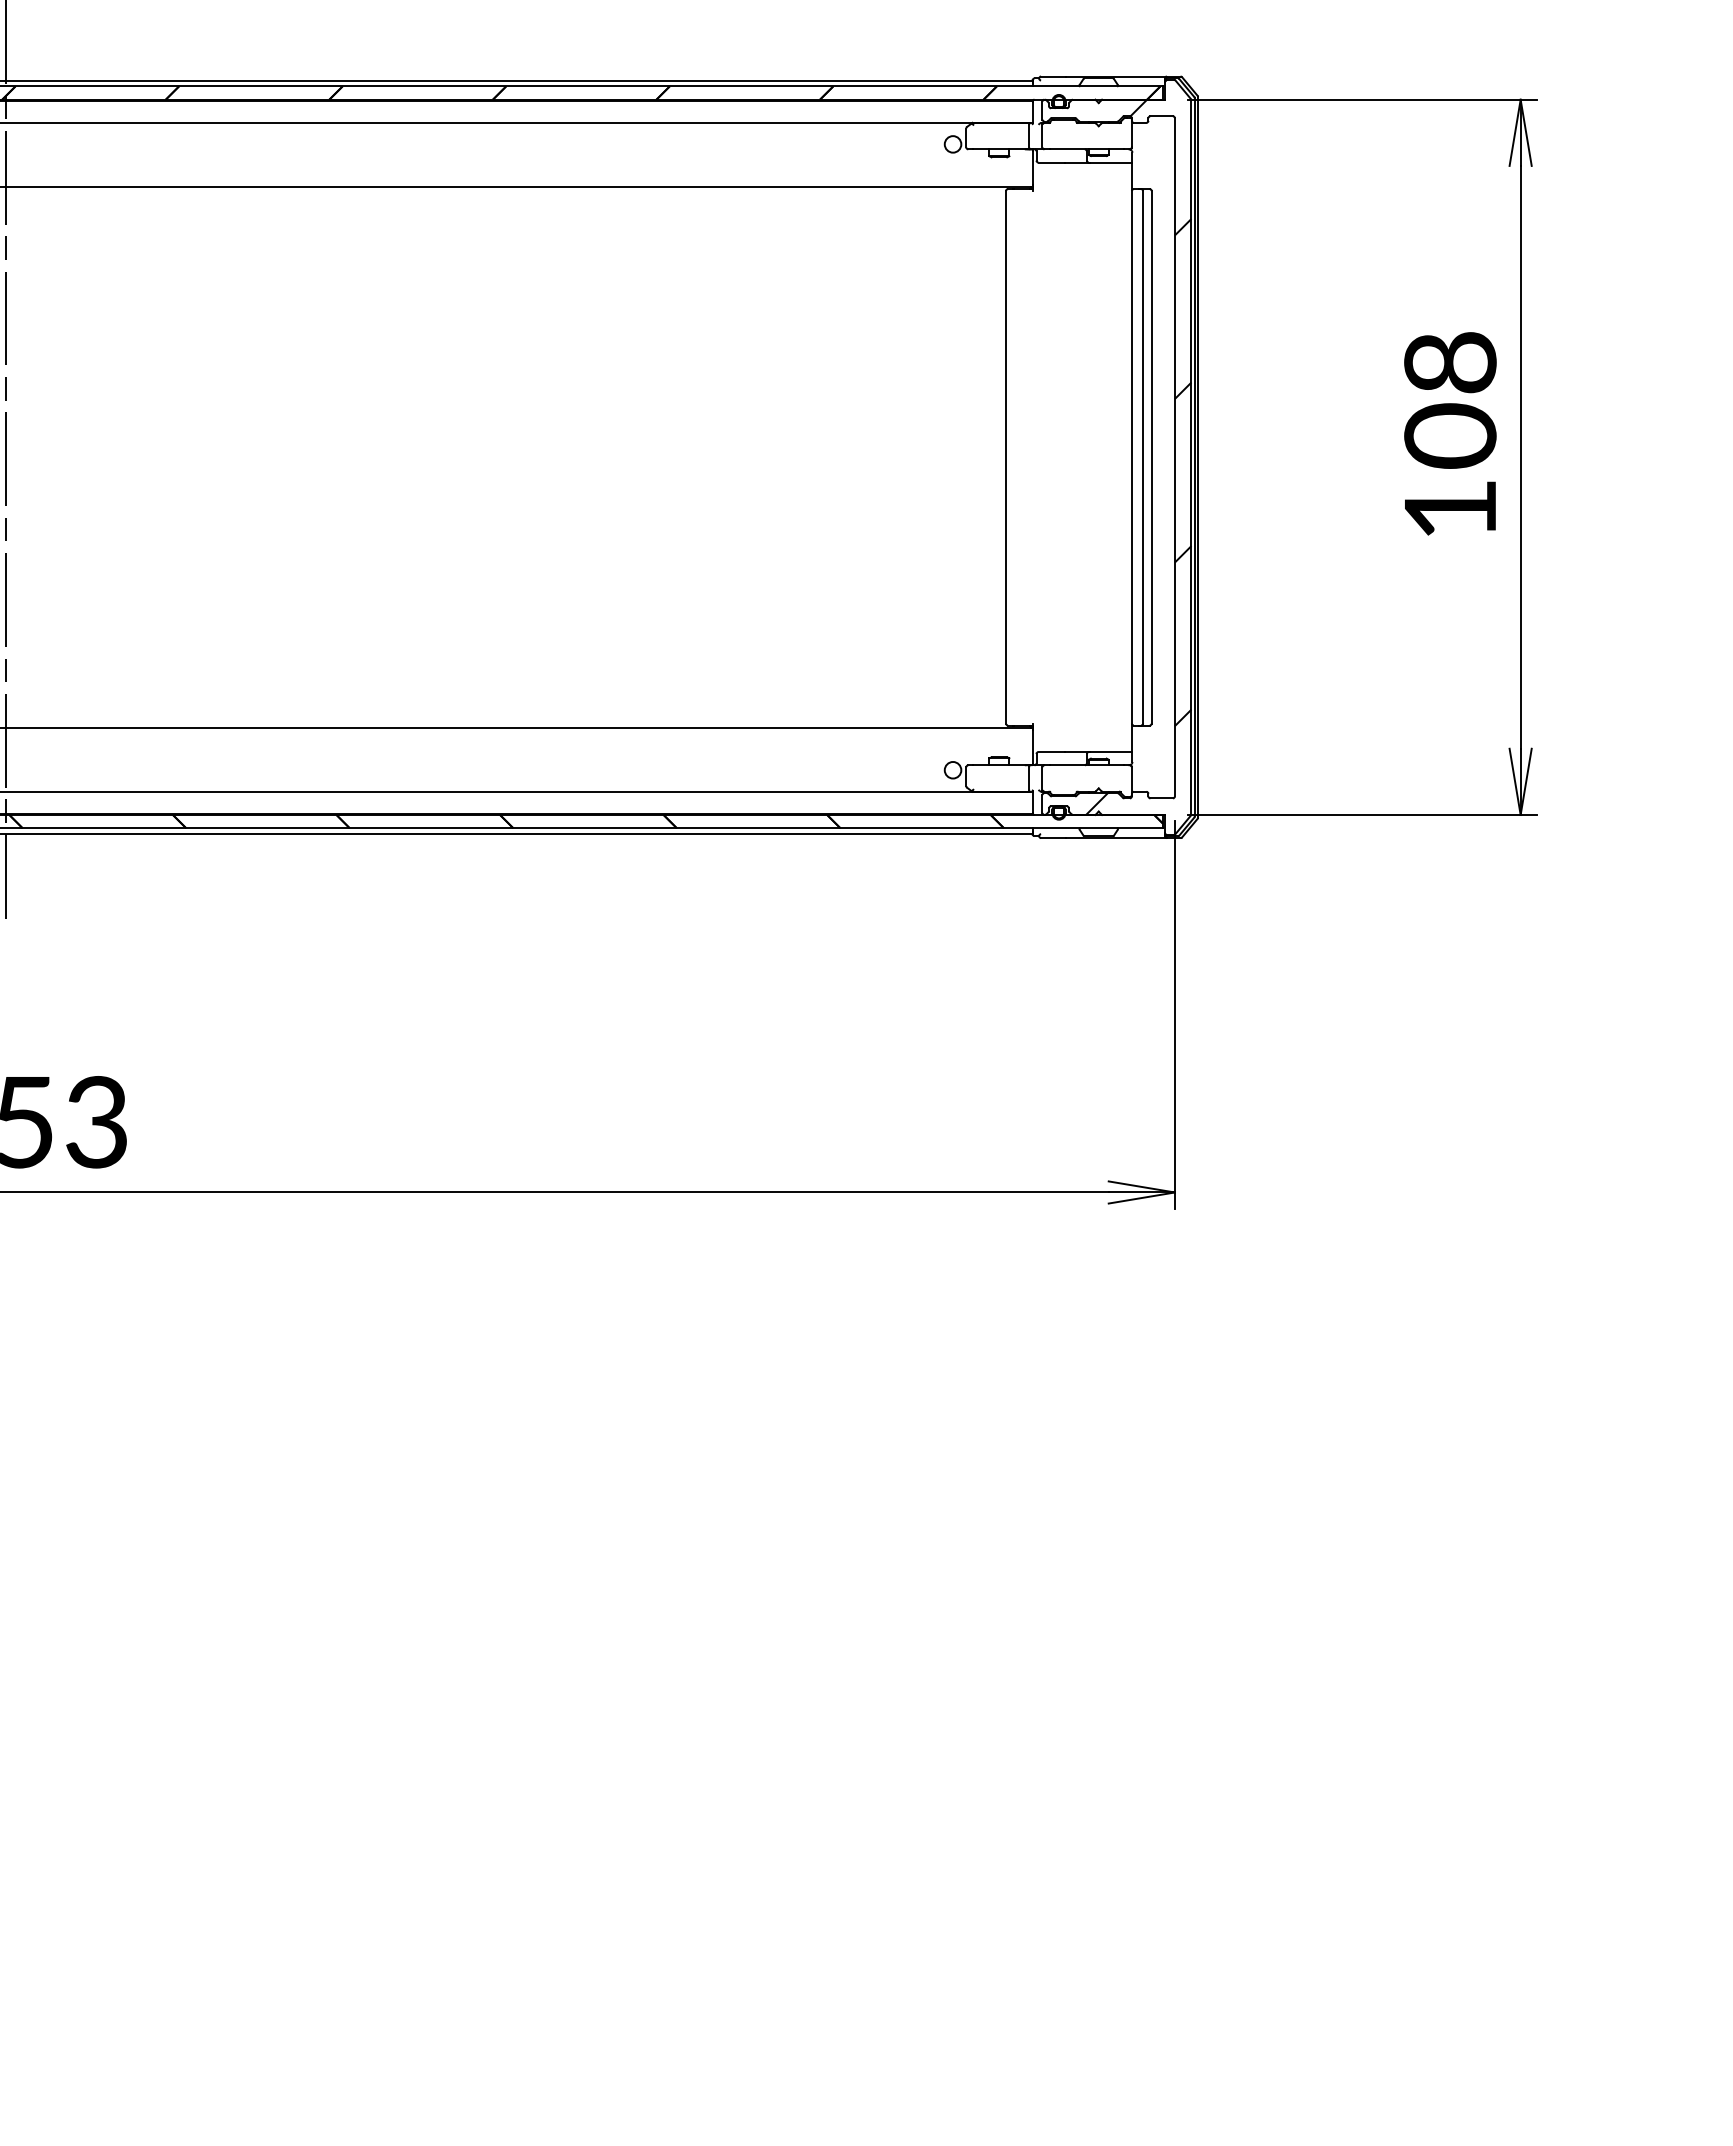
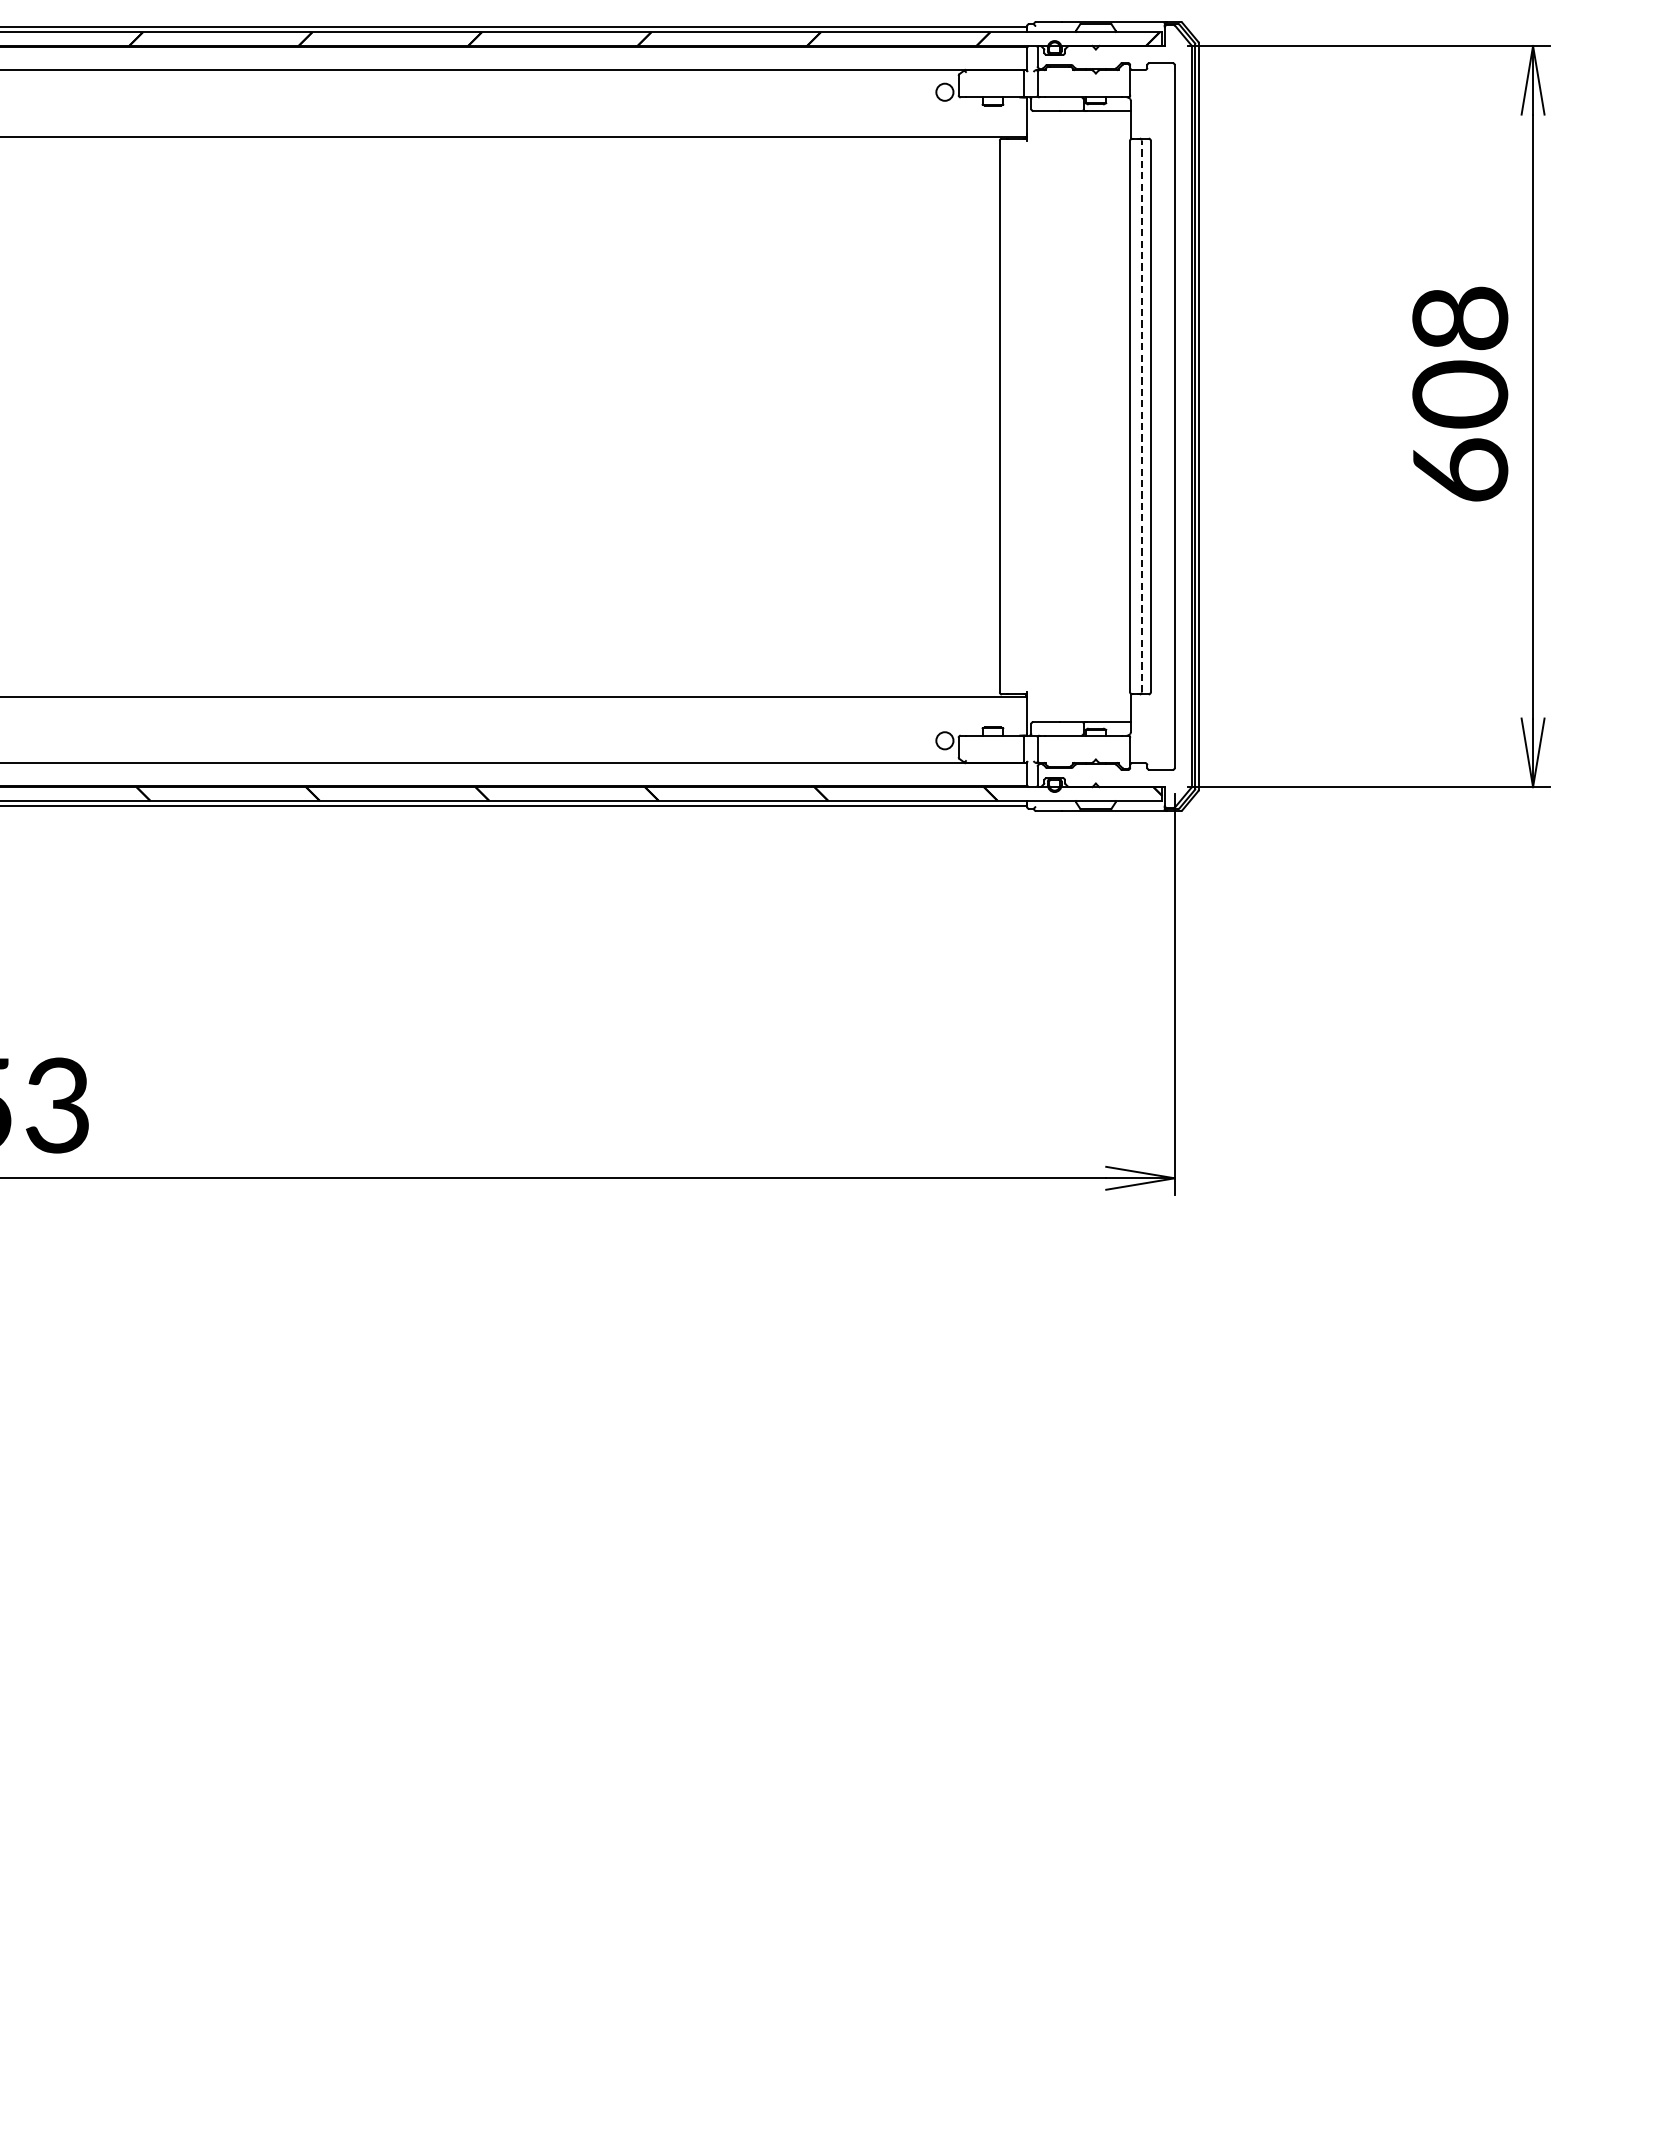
hatch: (1138, 446) -> (1137, 405), removed
line: (1143, 456) -> (1142, 415), solid -> dashed
text: (1450, 508) -> (1460, 469), 108 -> 608

